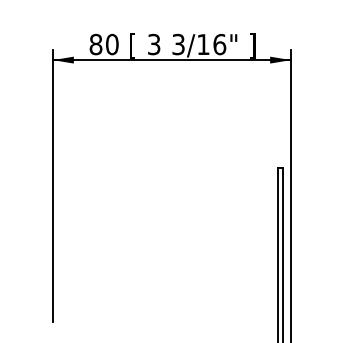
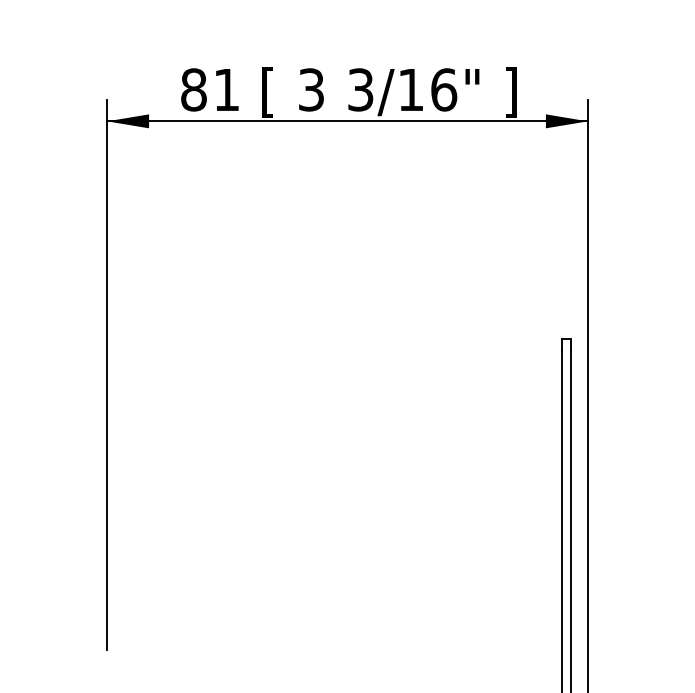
text: (112, 44) -> (227, 89), 80 -> 81

